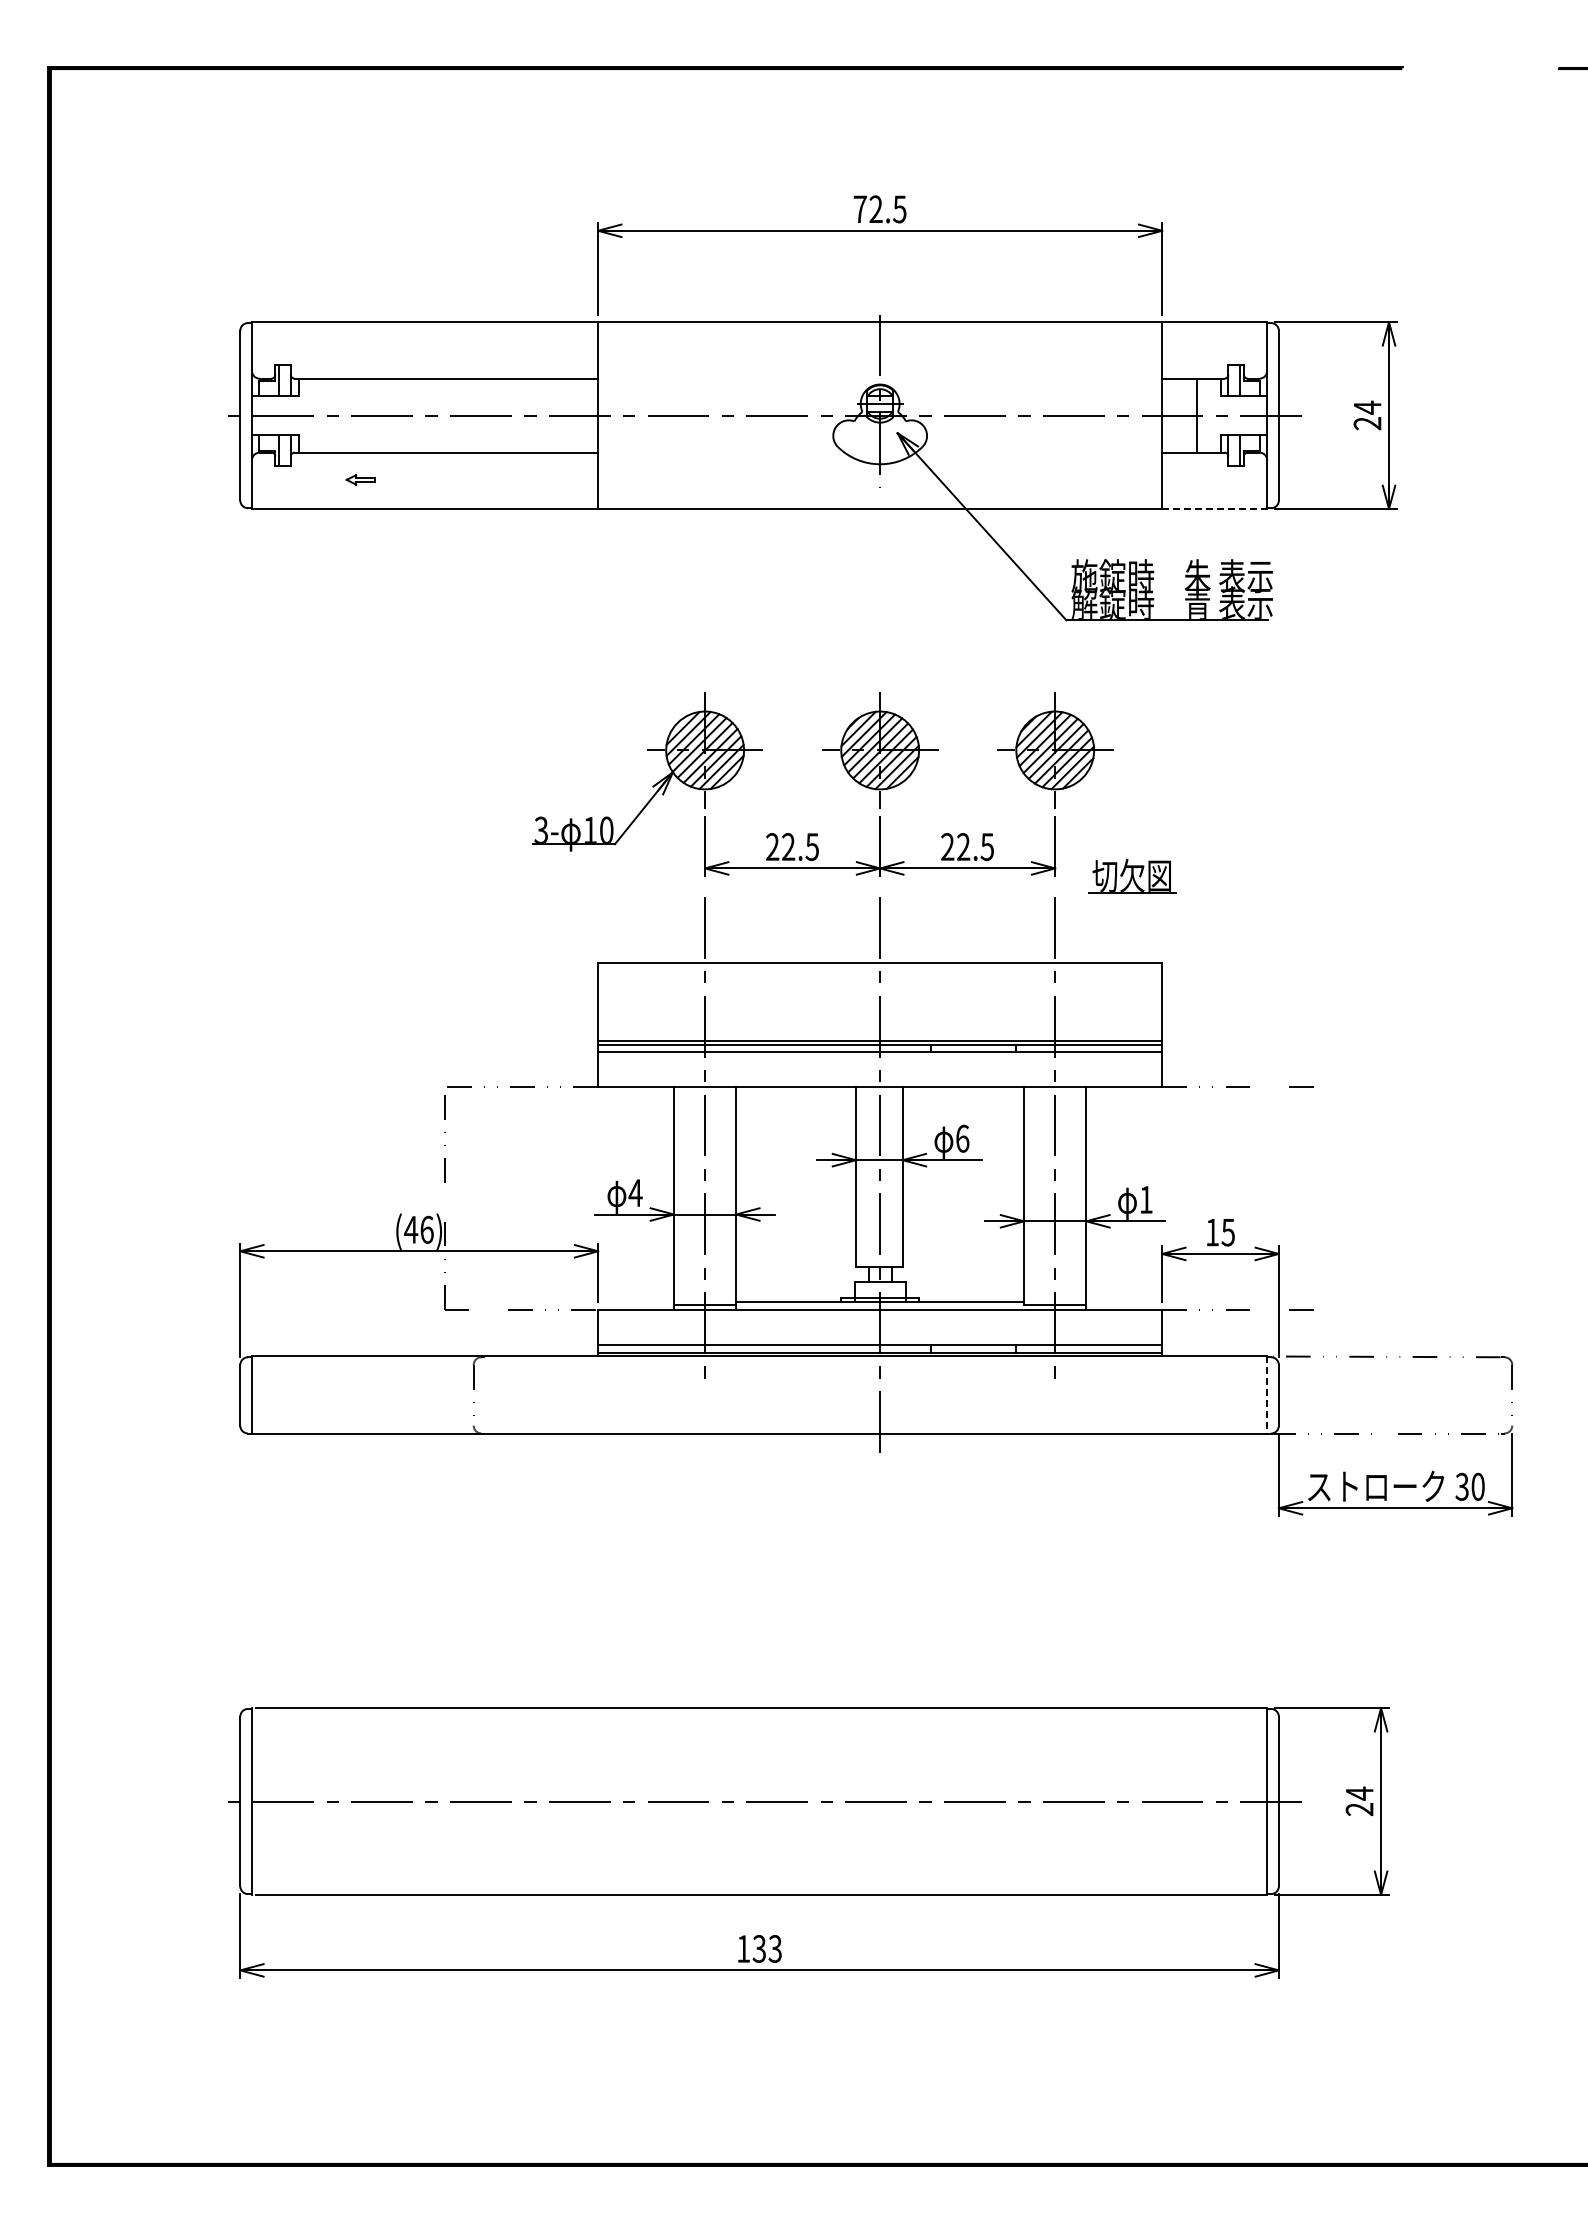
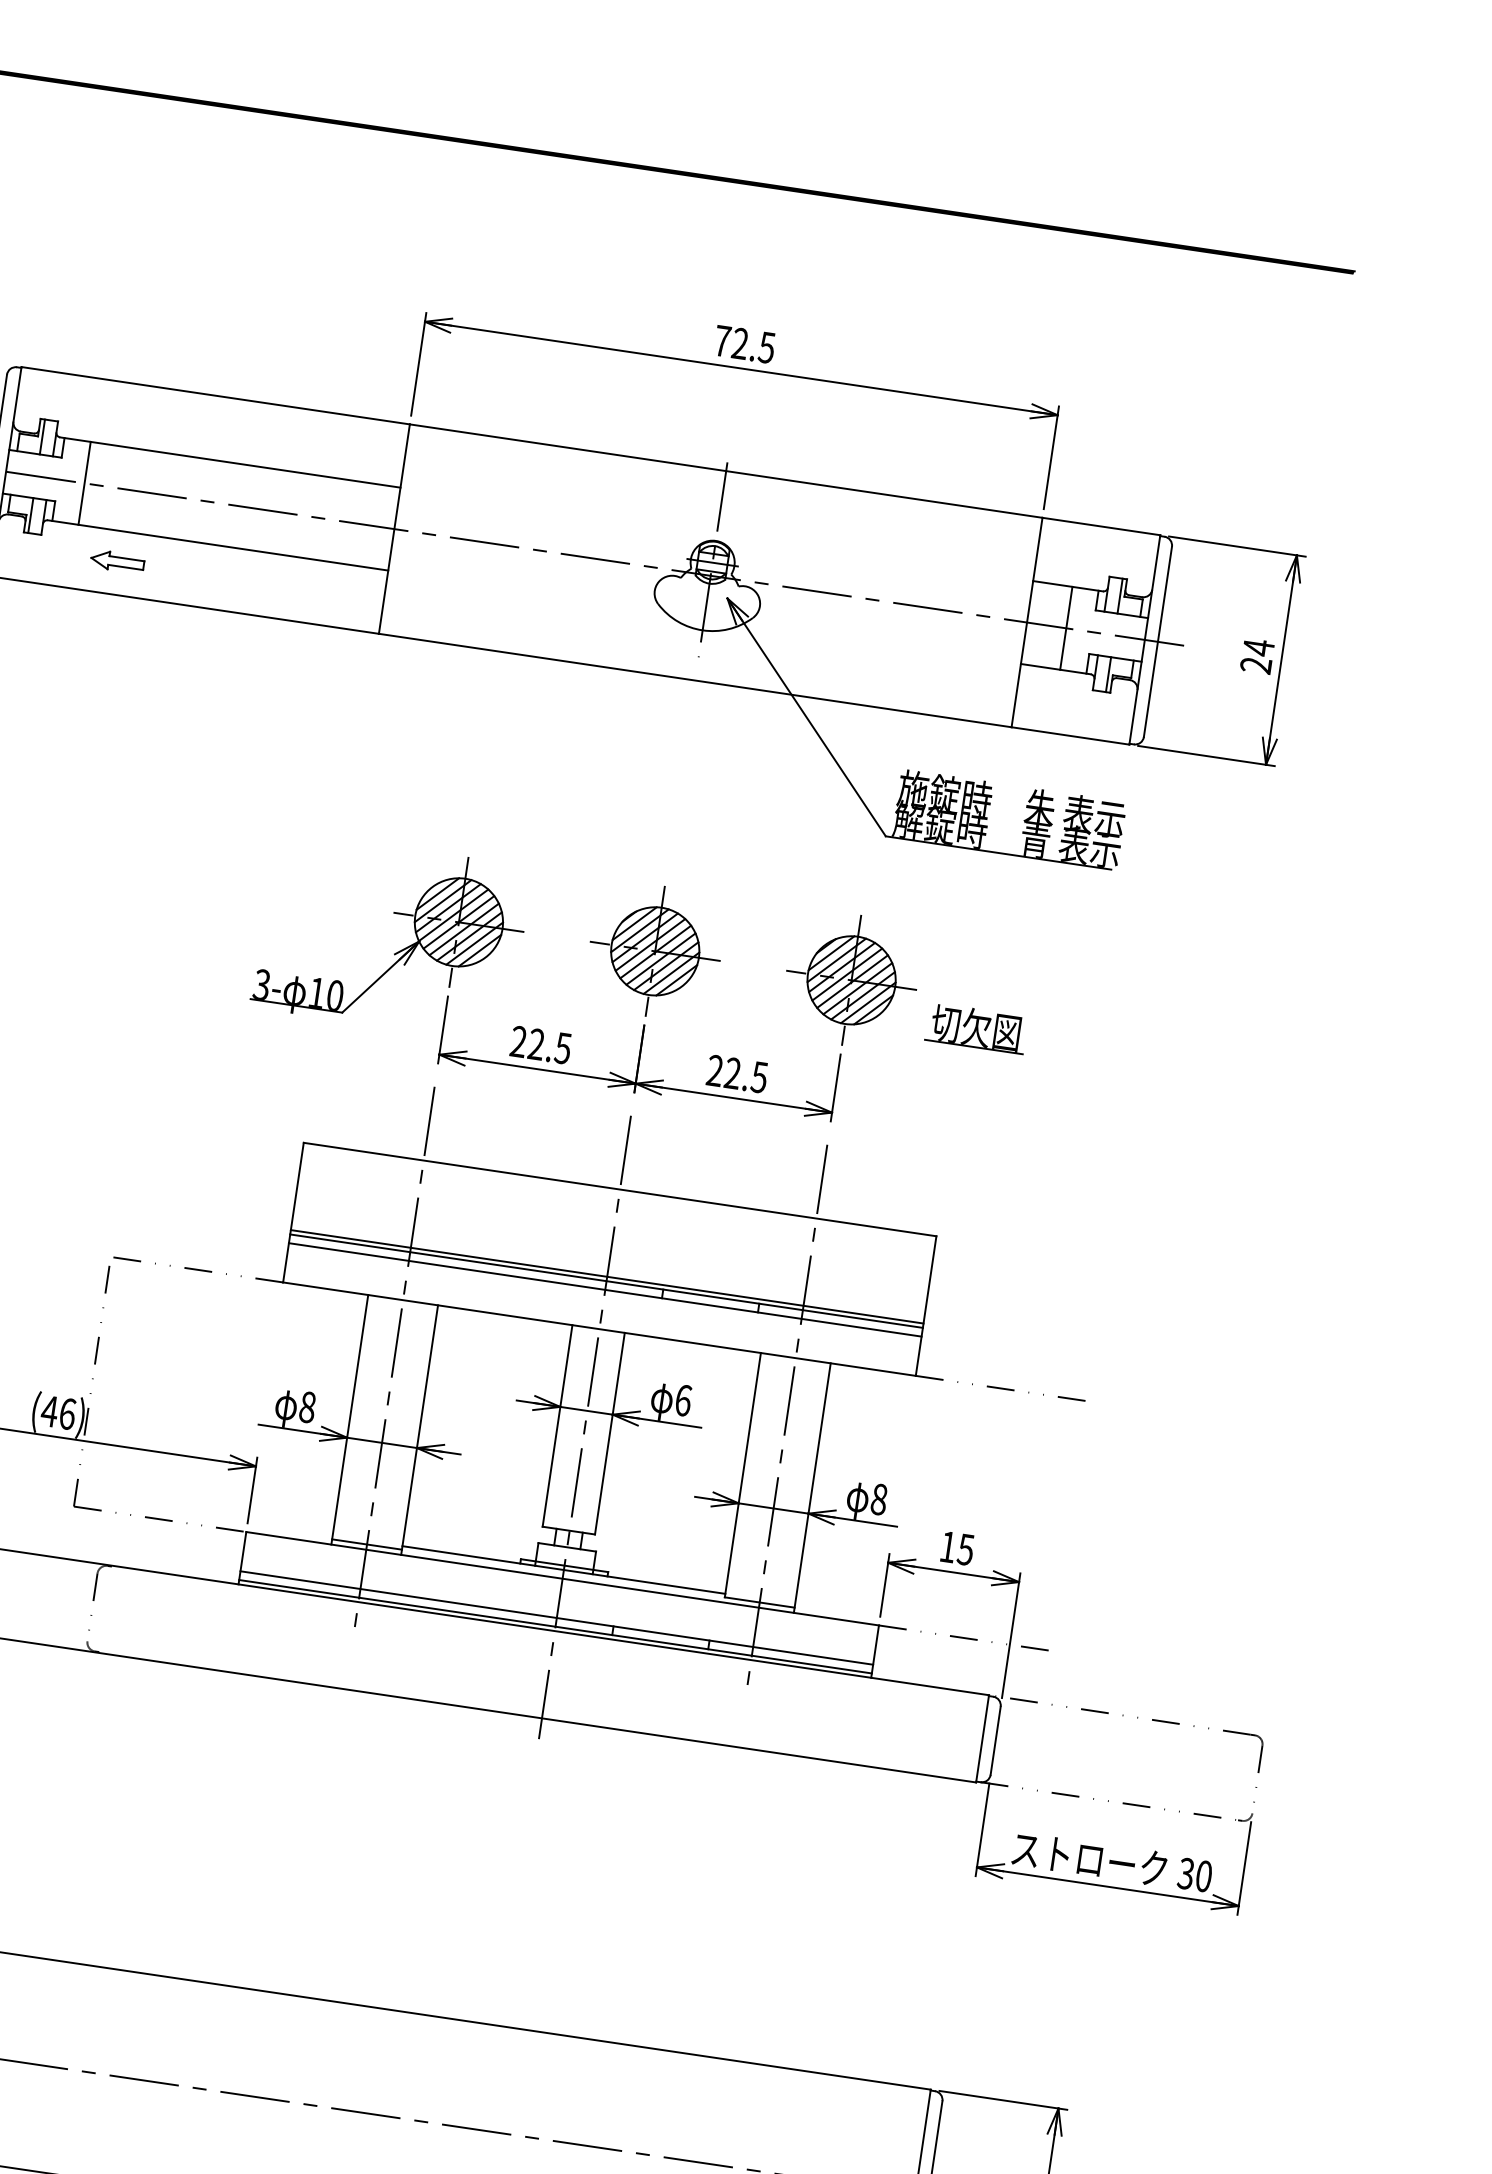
line: (321, 415) -> (84, 483), added
part: (360, 479) -> (117, 561), size x1.67
line: (1214, 509) -> (1070, 736), dashed -> solid
part: (1132, 875) -> (976, 1027), moved
text: (635, 1193) -> (307, 1407), 4 -> 8
text: (1145, 1199) -> (878, 1498), 1 -> 8
line: (1267, 1395) -> (982, 1739), dashed -> solid

